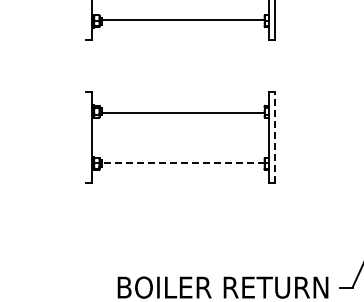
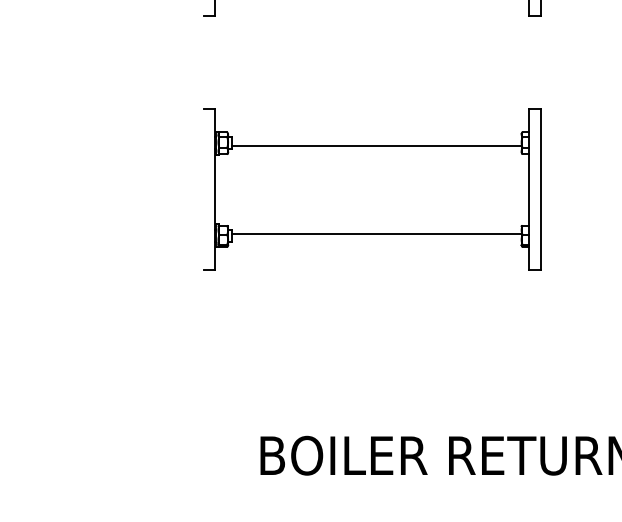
line: (275, 137) -> (540, 188), dashed -> solid
line: (182, 162) -> (375, 233), dashed -> solid

